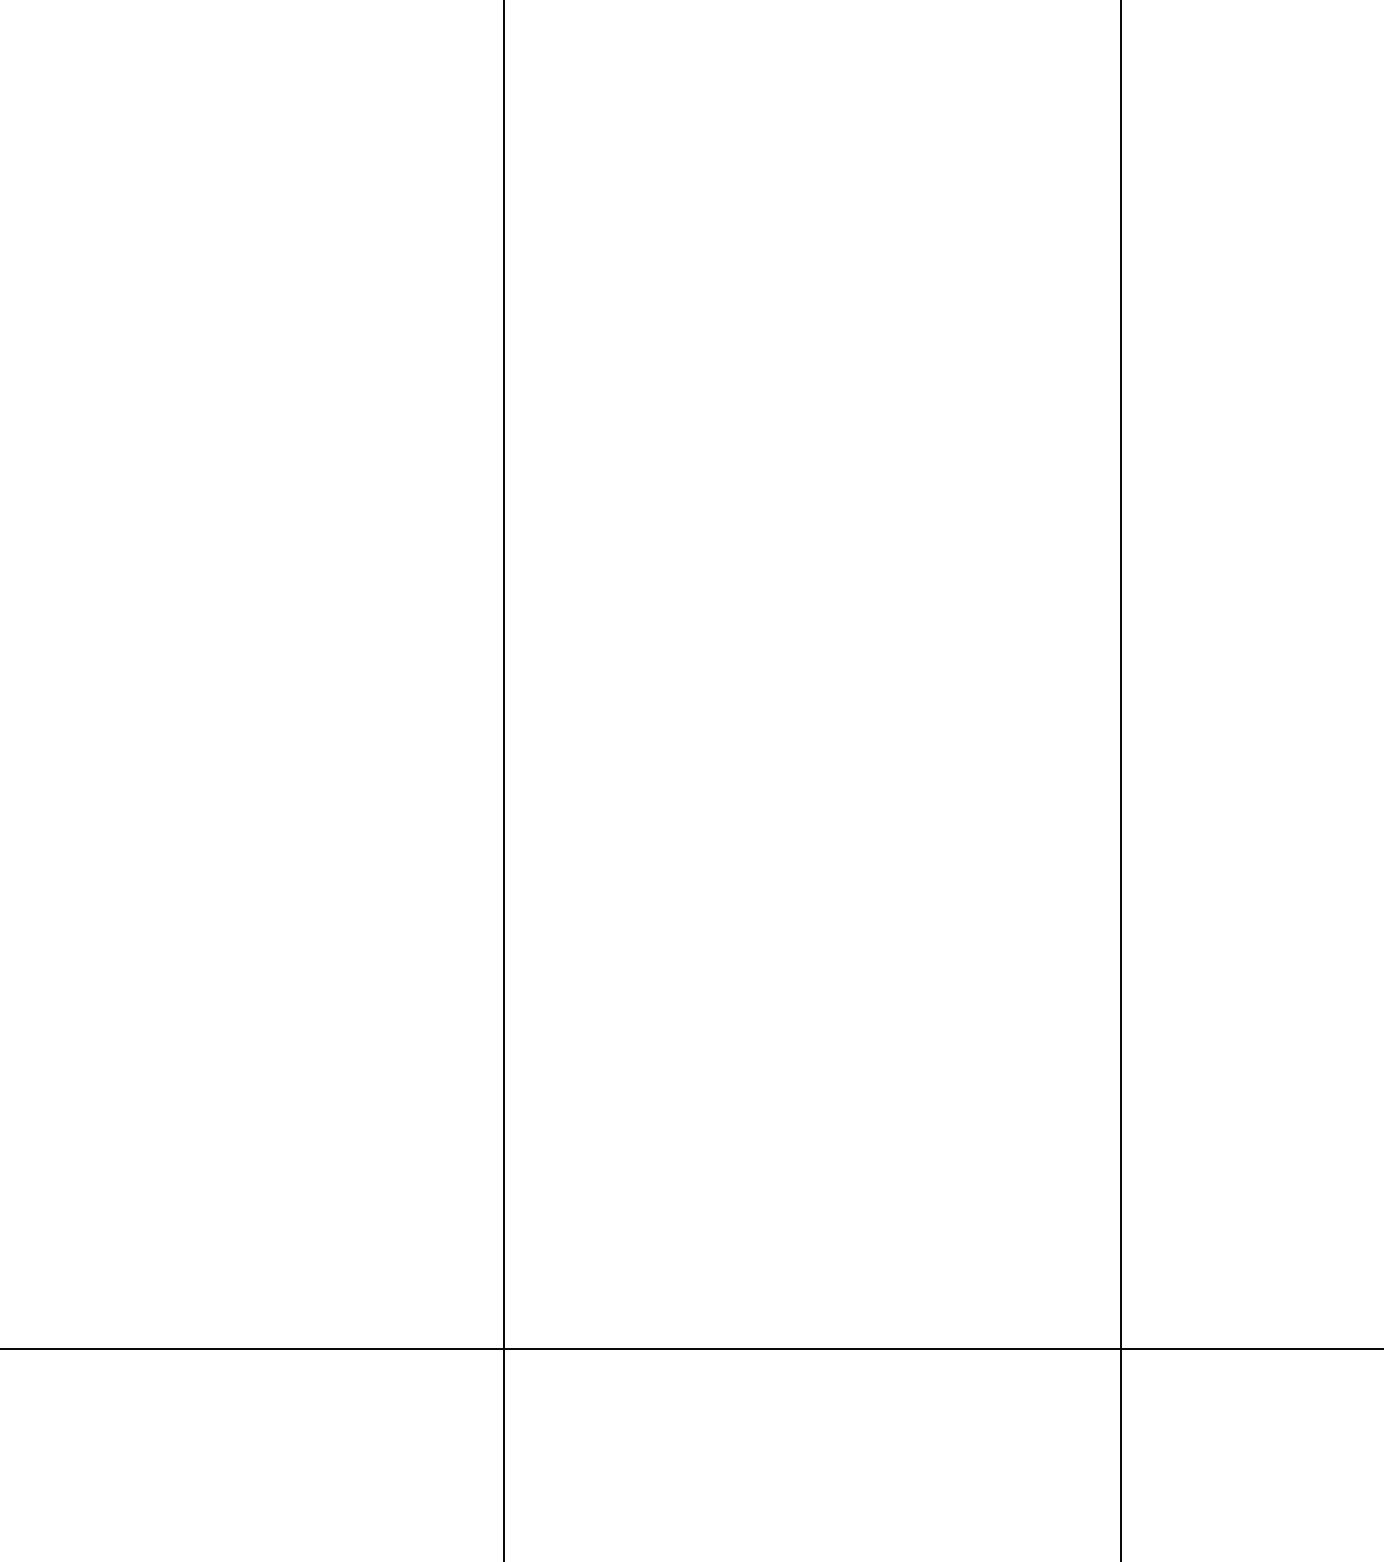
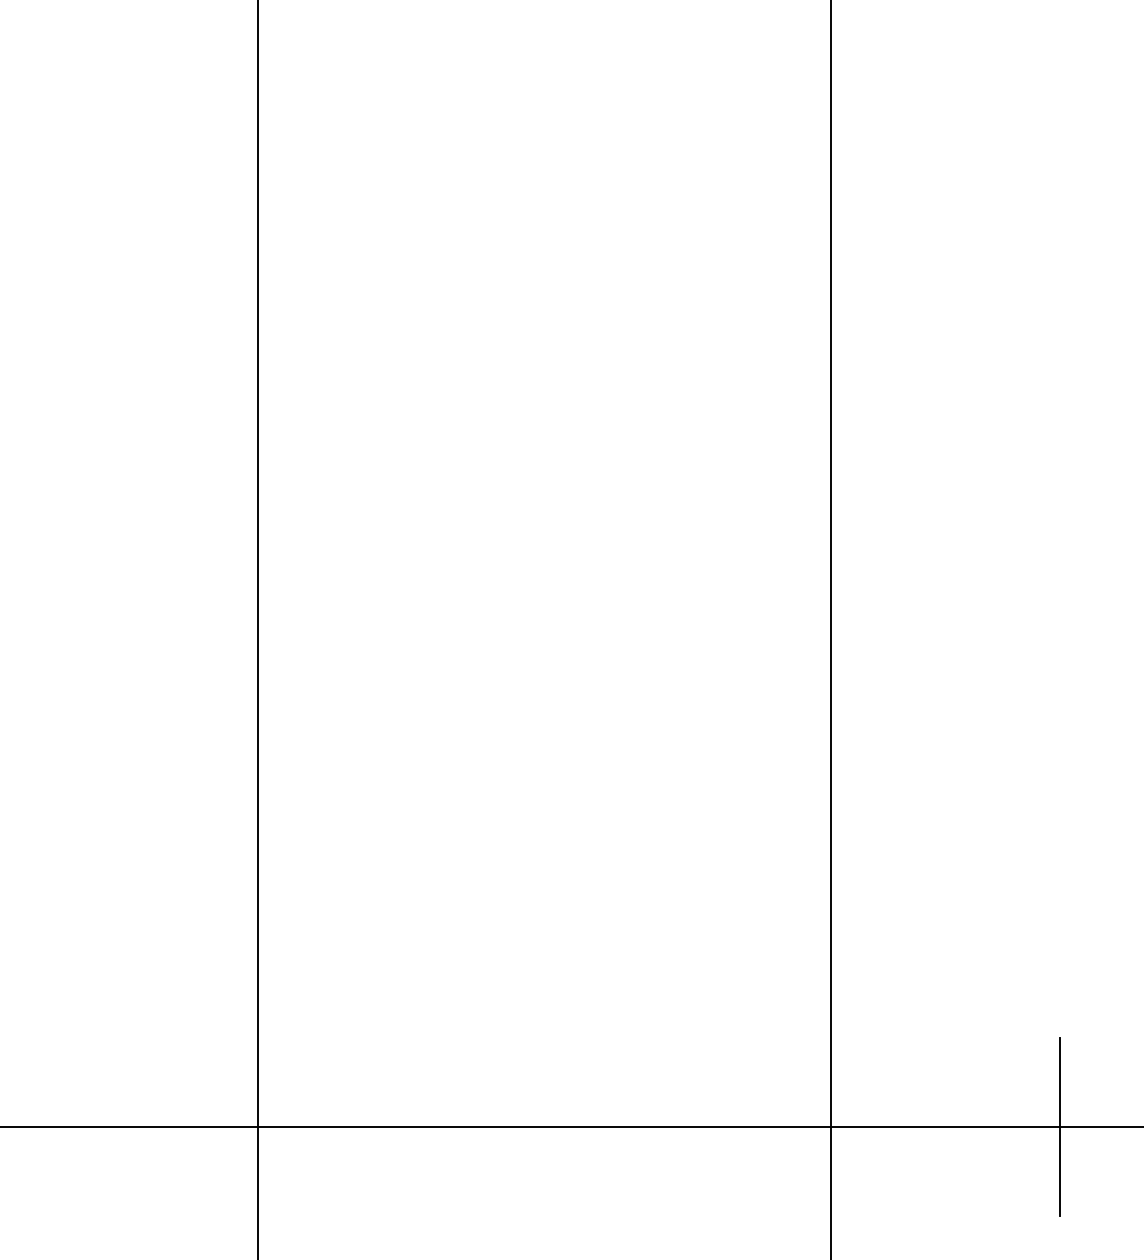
line: (1367, 1349) -> (1059, 1126), added

